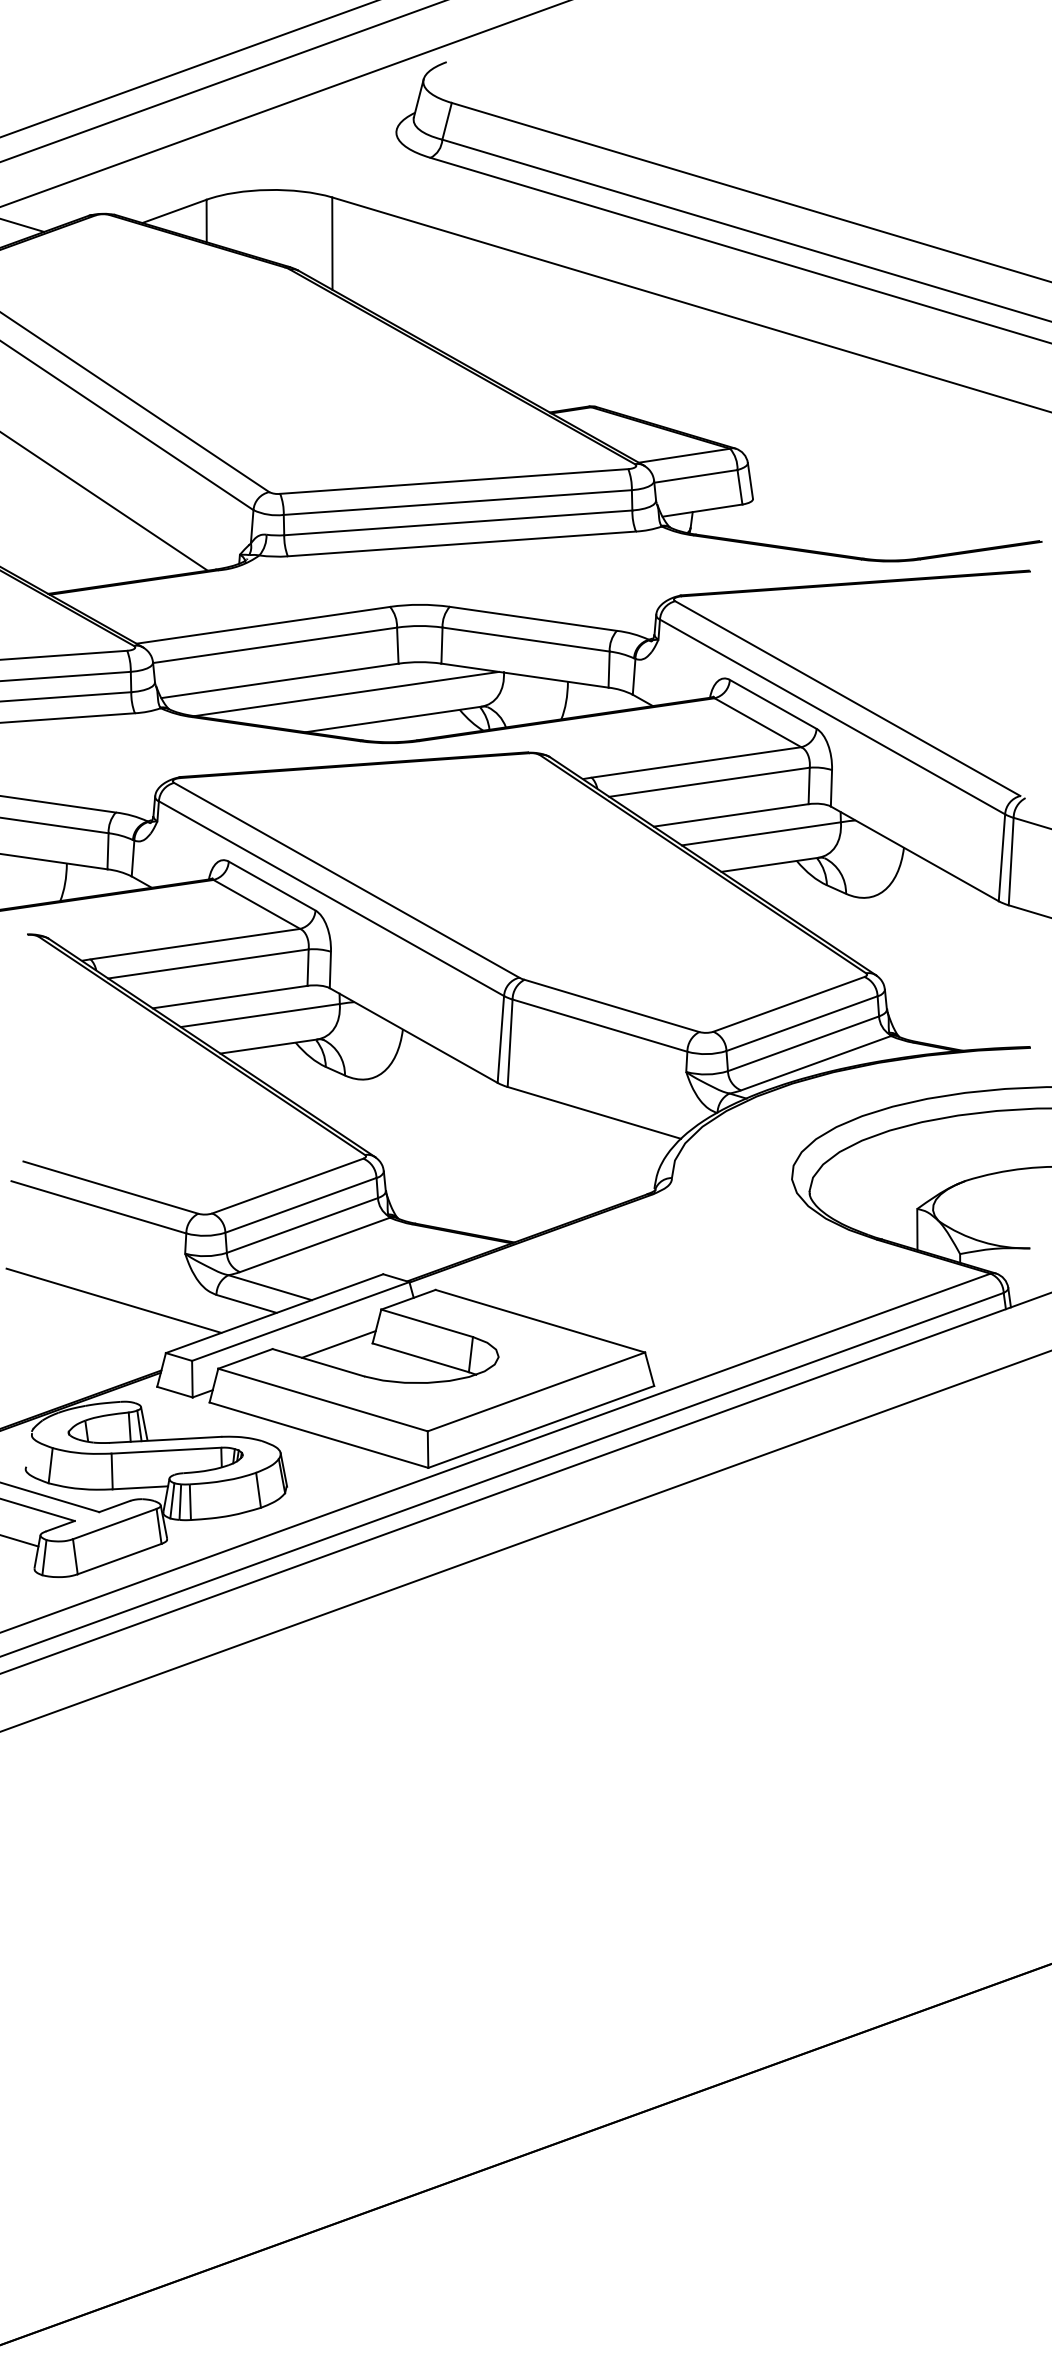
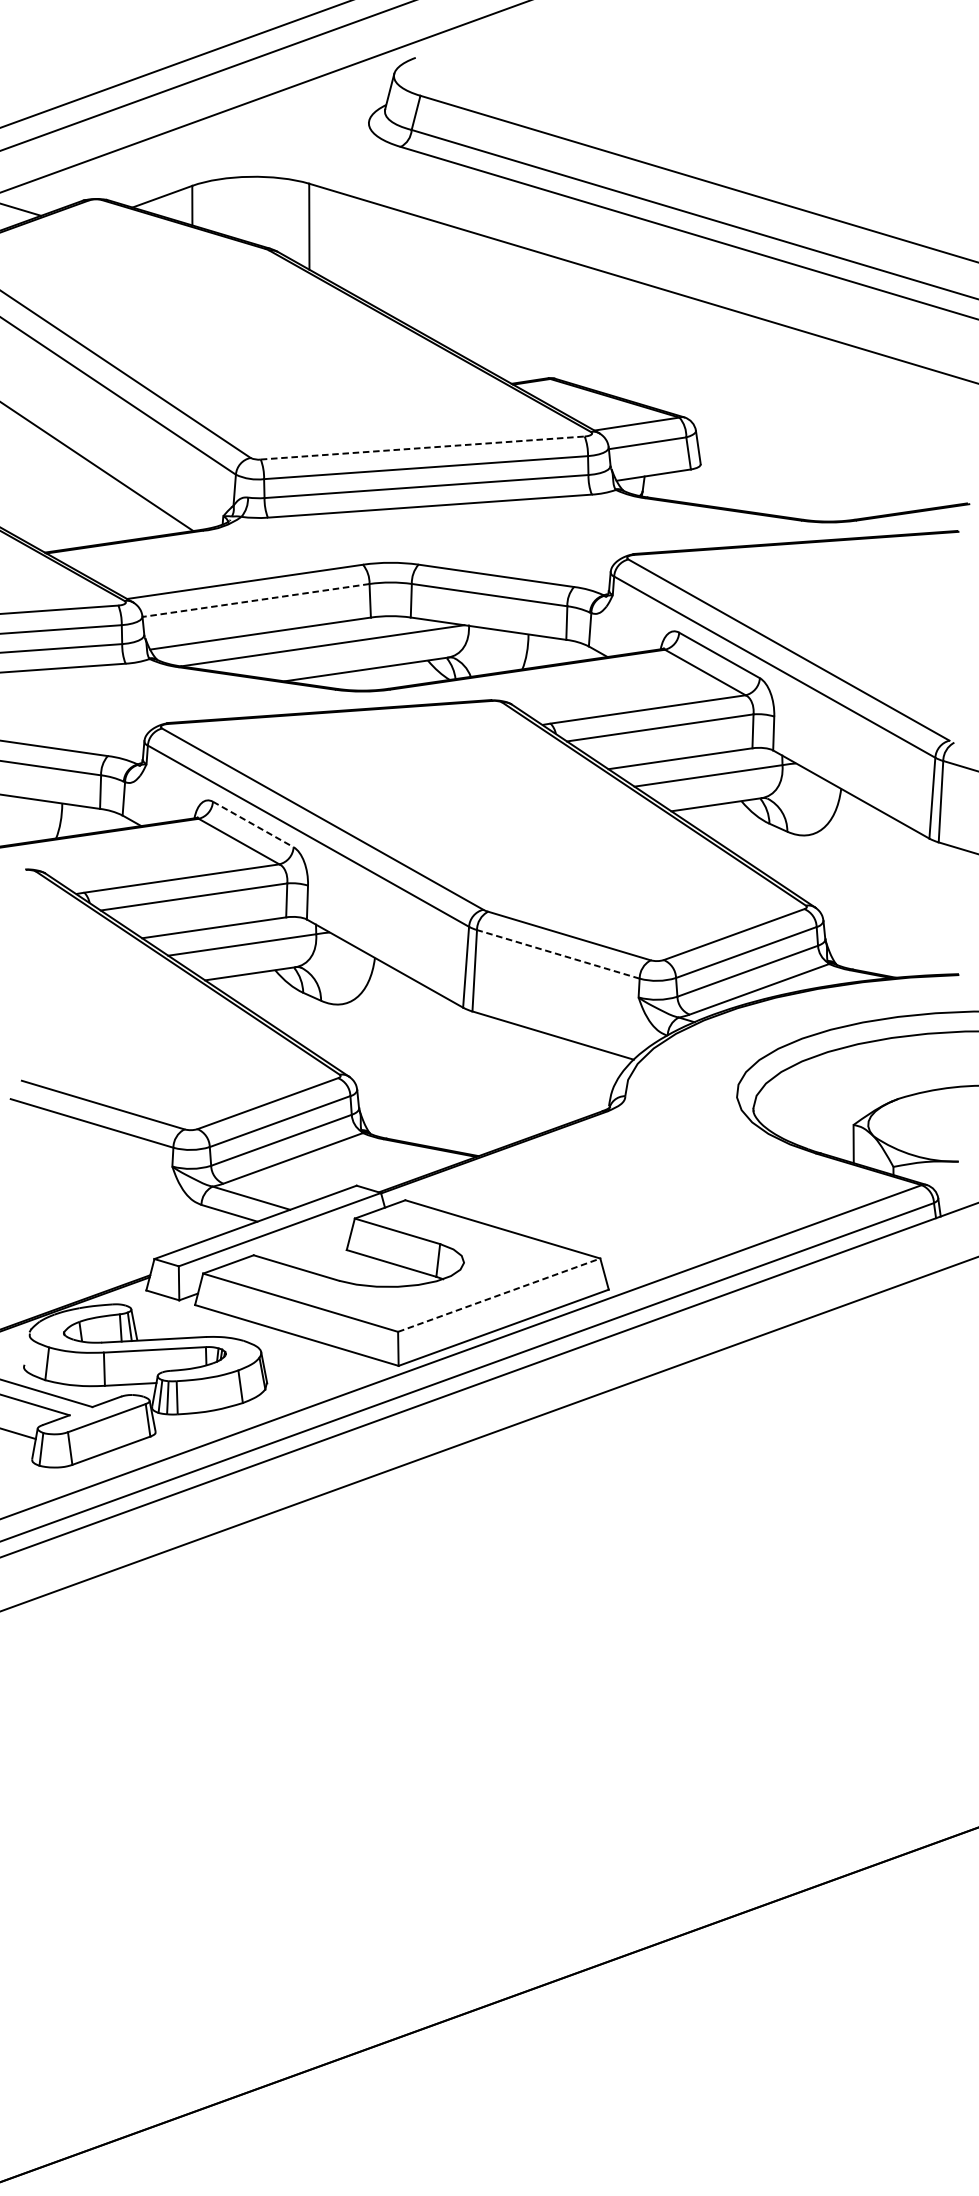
line: (454, 481) -> (422, 448), solid -> dashed
line: (274, 645) -> (255, 600), solid -> dashed
line: (272, 886) -> (253, 824), solid -> dashed
line: (599, 1025) -> (557, 954), solid -> dashed
line: (113, 1300) -> (105, 1210), removed
line: (338, 1344) -> (315, 1251), removed
line: (536, 1391) -> (499, 1294), solid -> dashed

